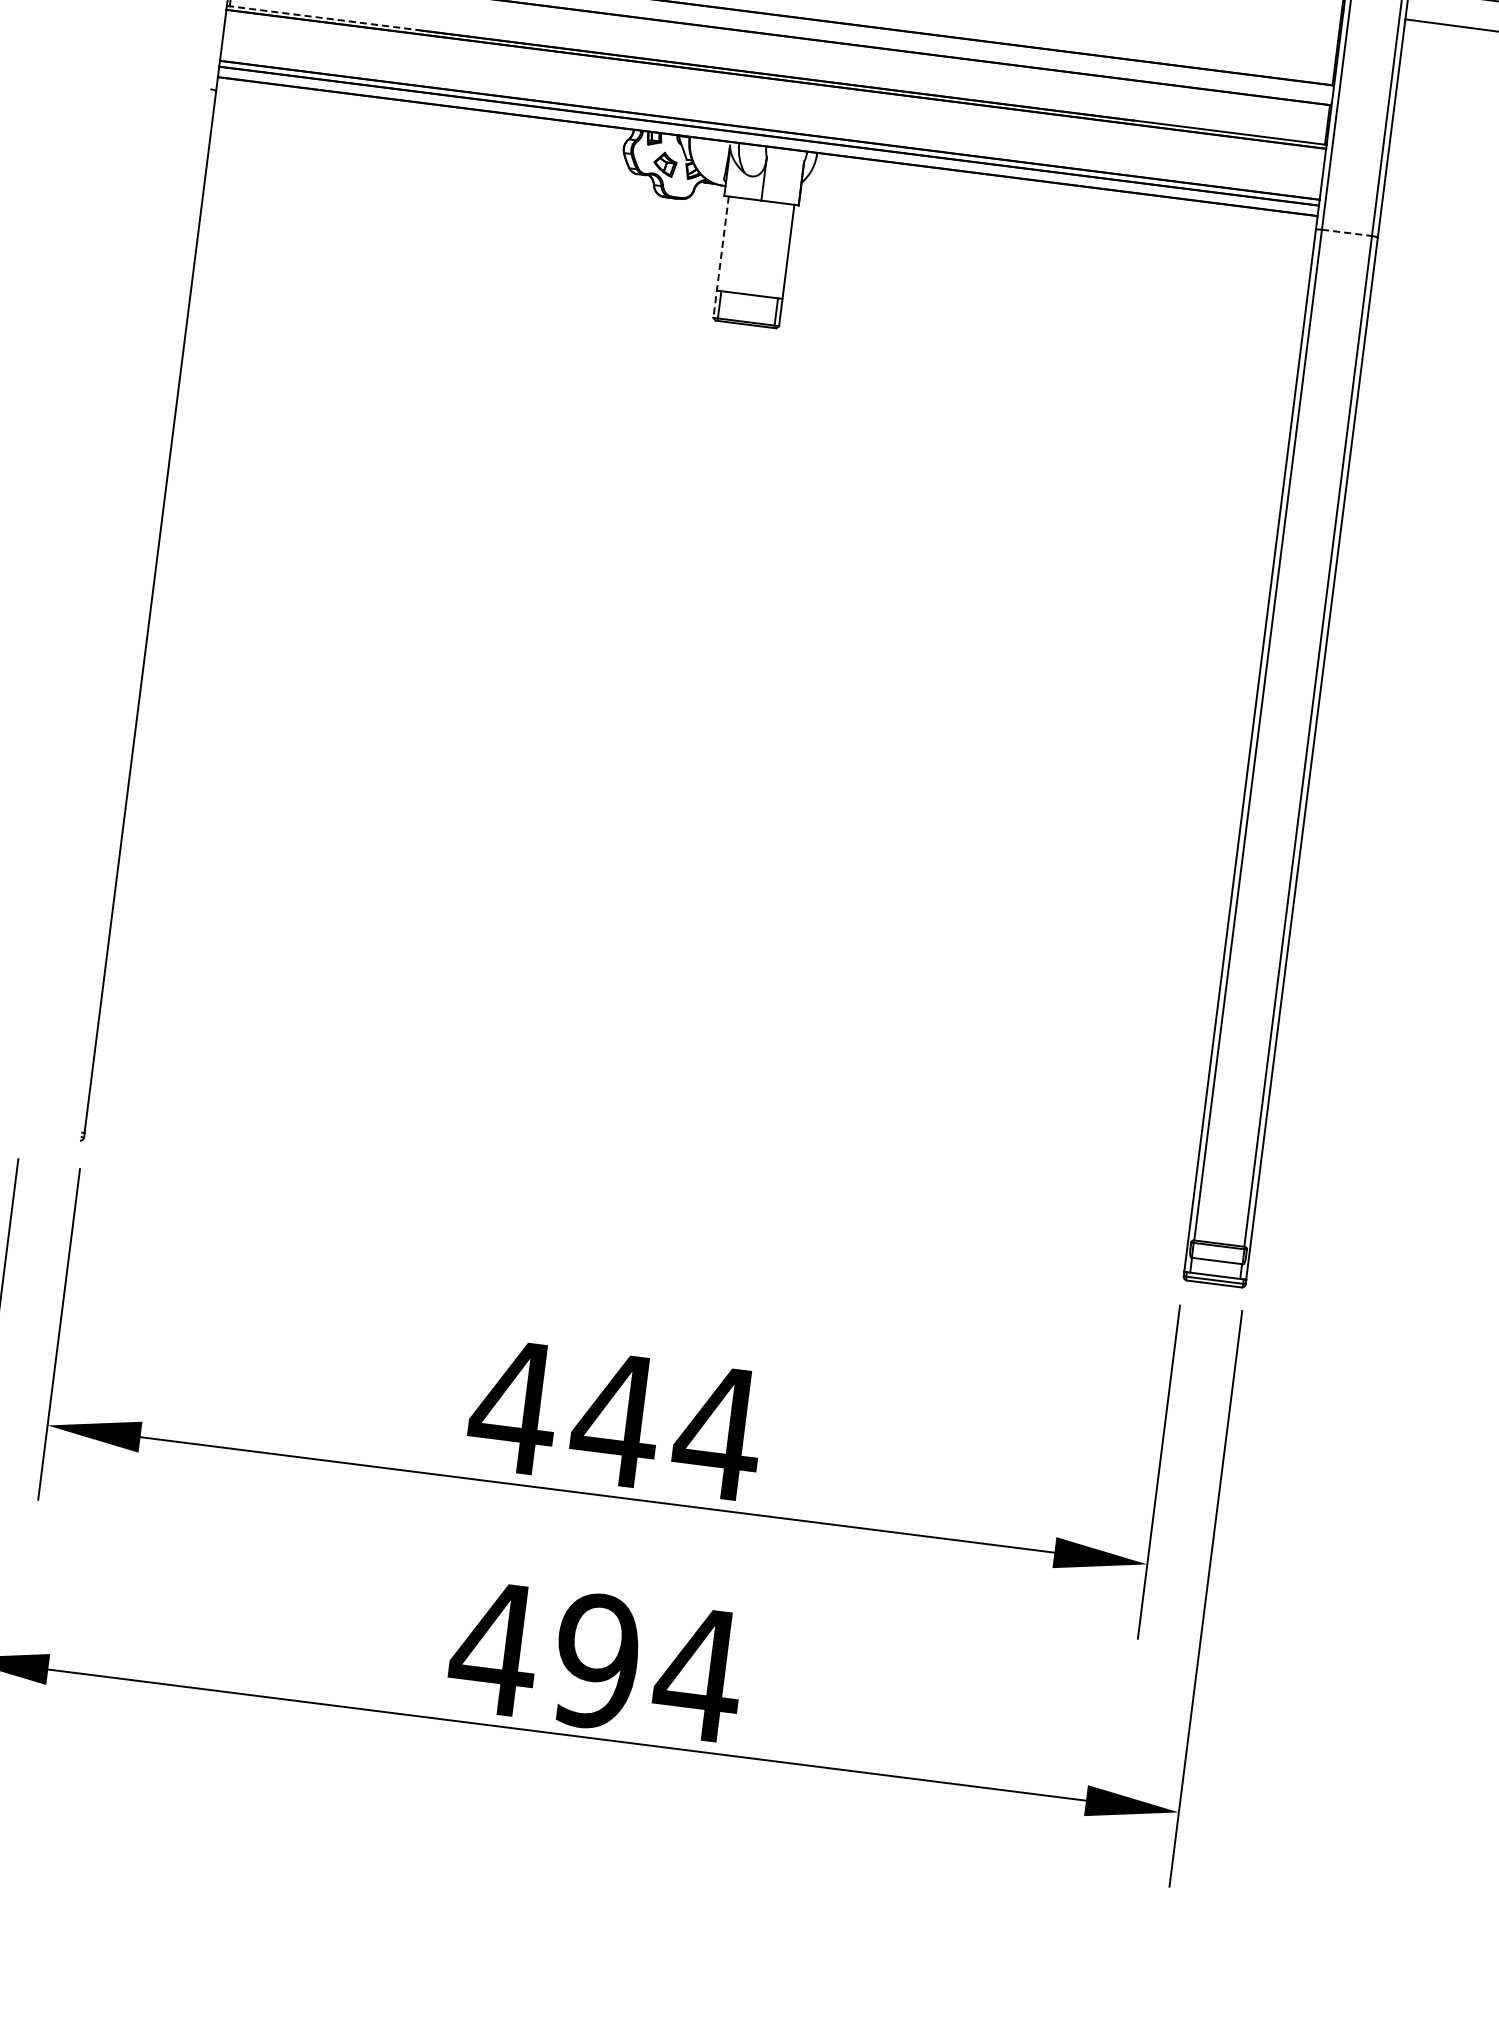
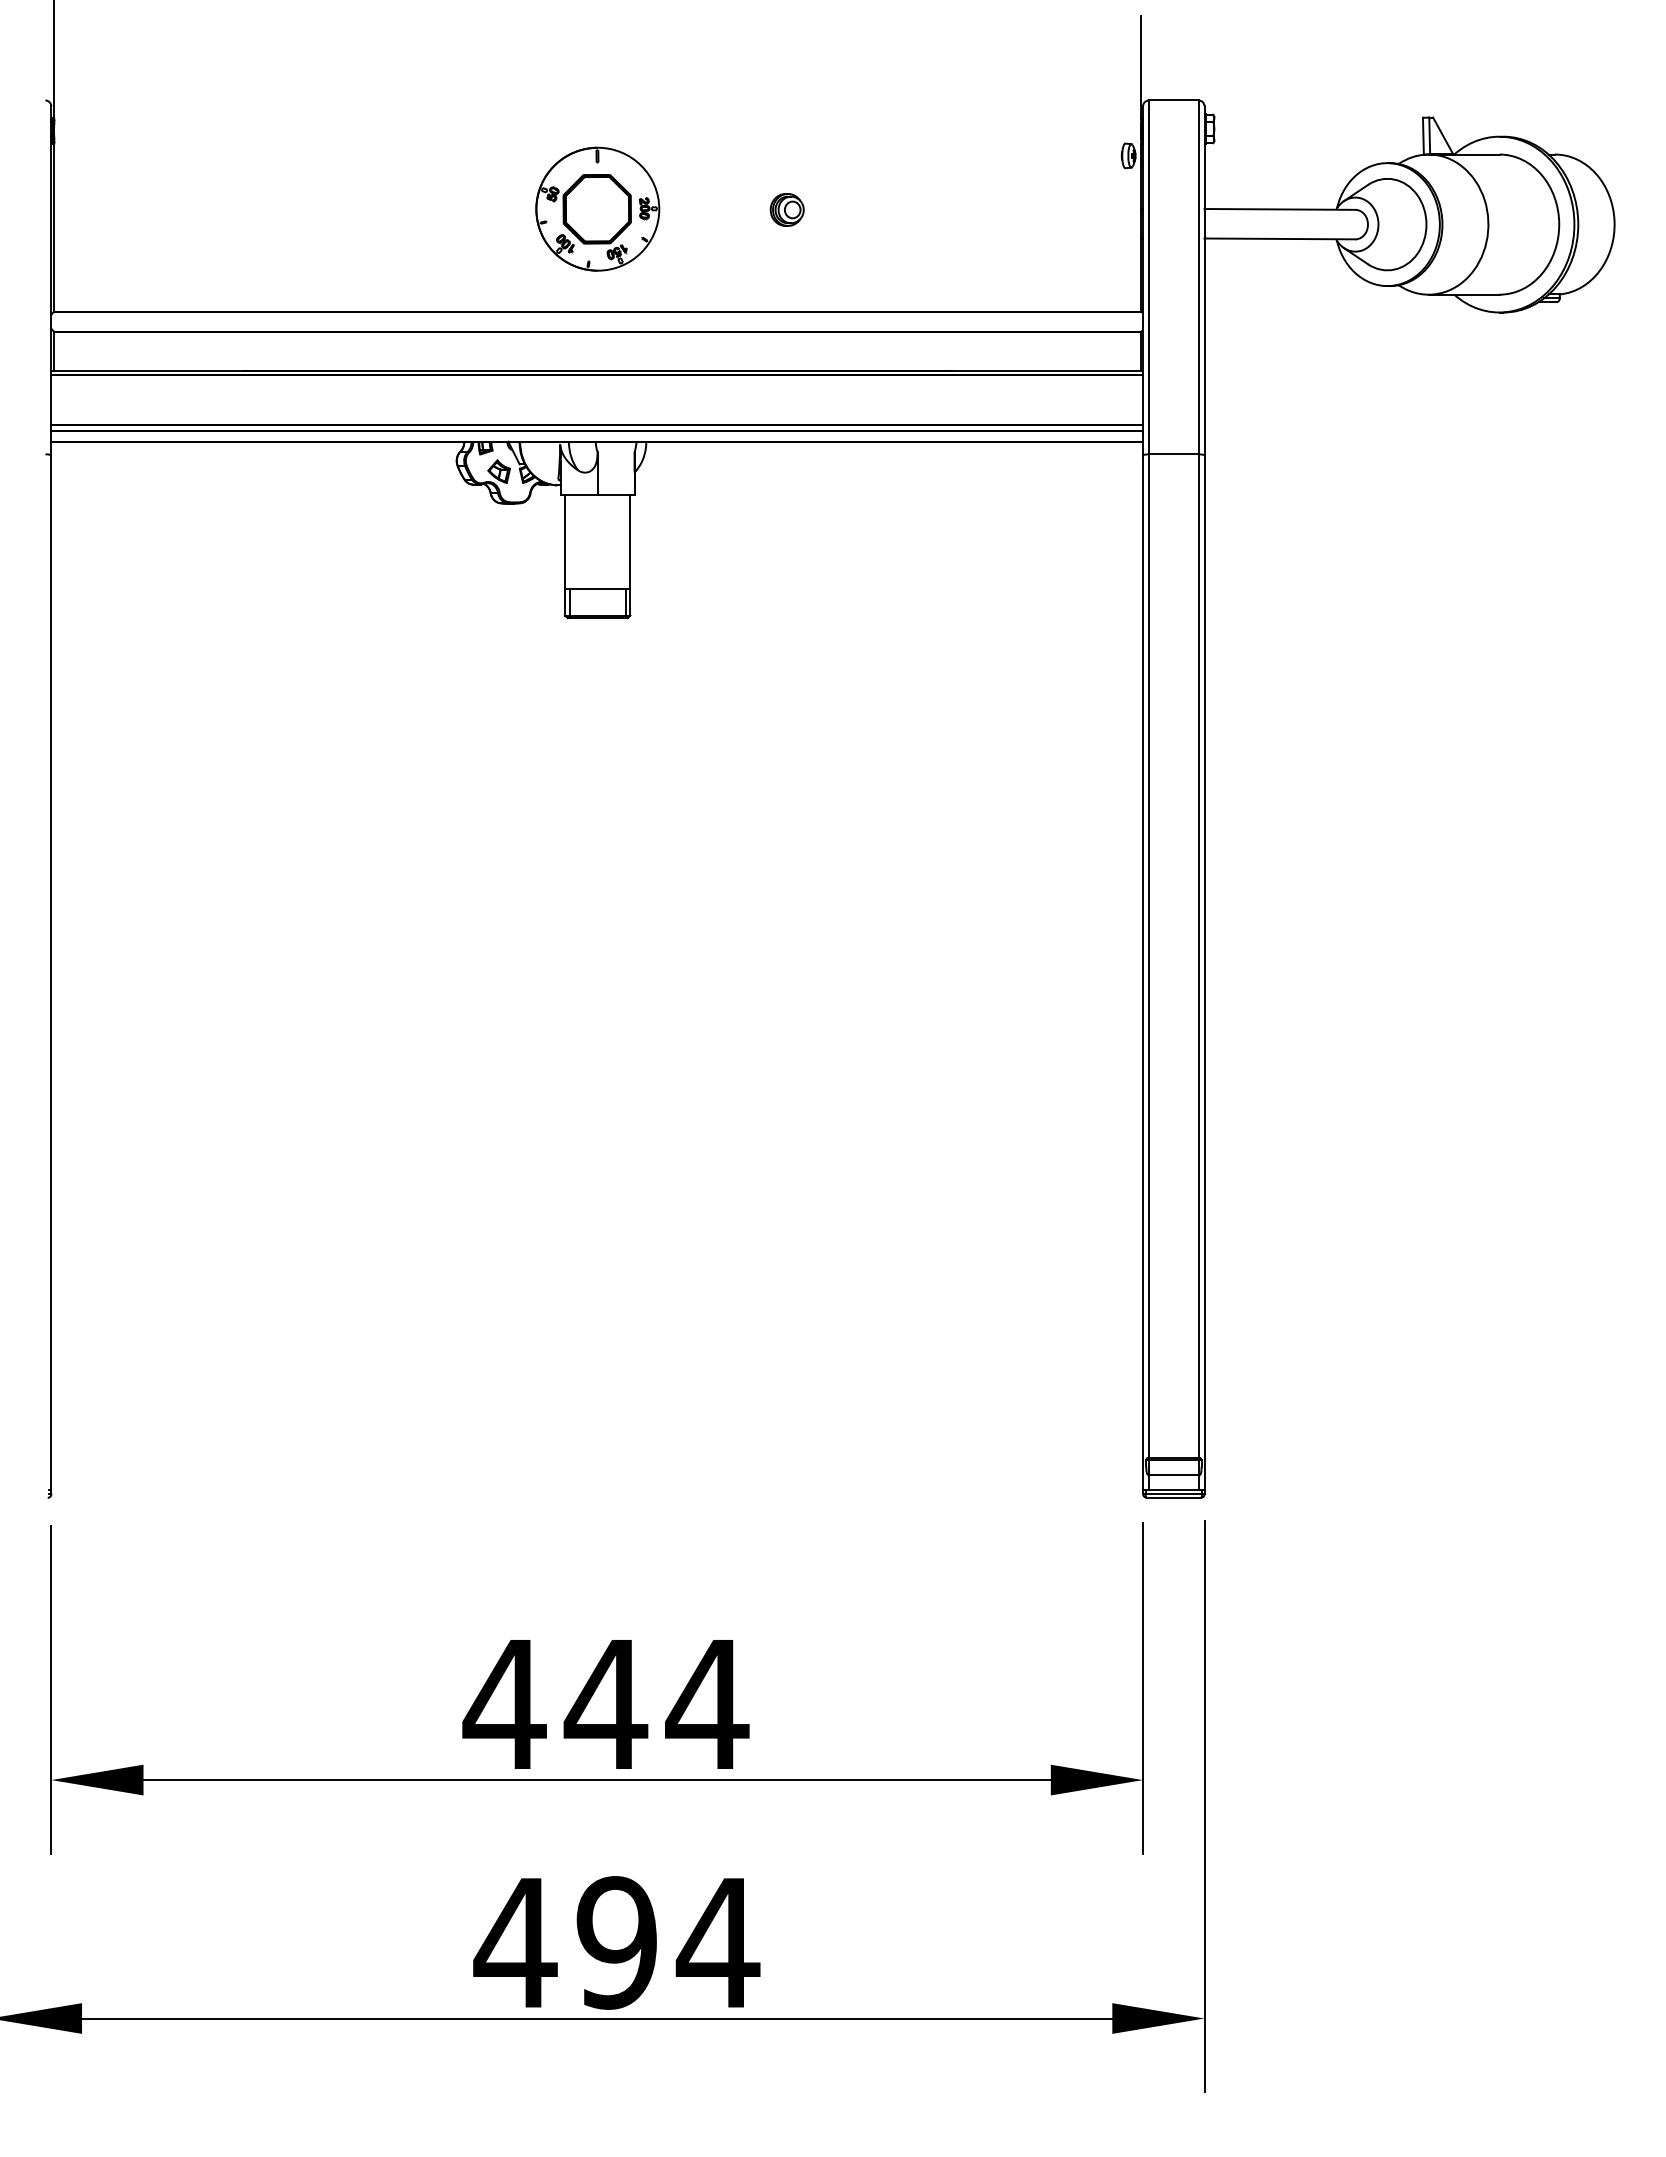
line: (323, 17) -> (147, 370), dashed -> solid
line: (1346, 233) -> (1173, 454), dashed -> solid
line: (721, 257) -> (565, 555), dashed -> solid

